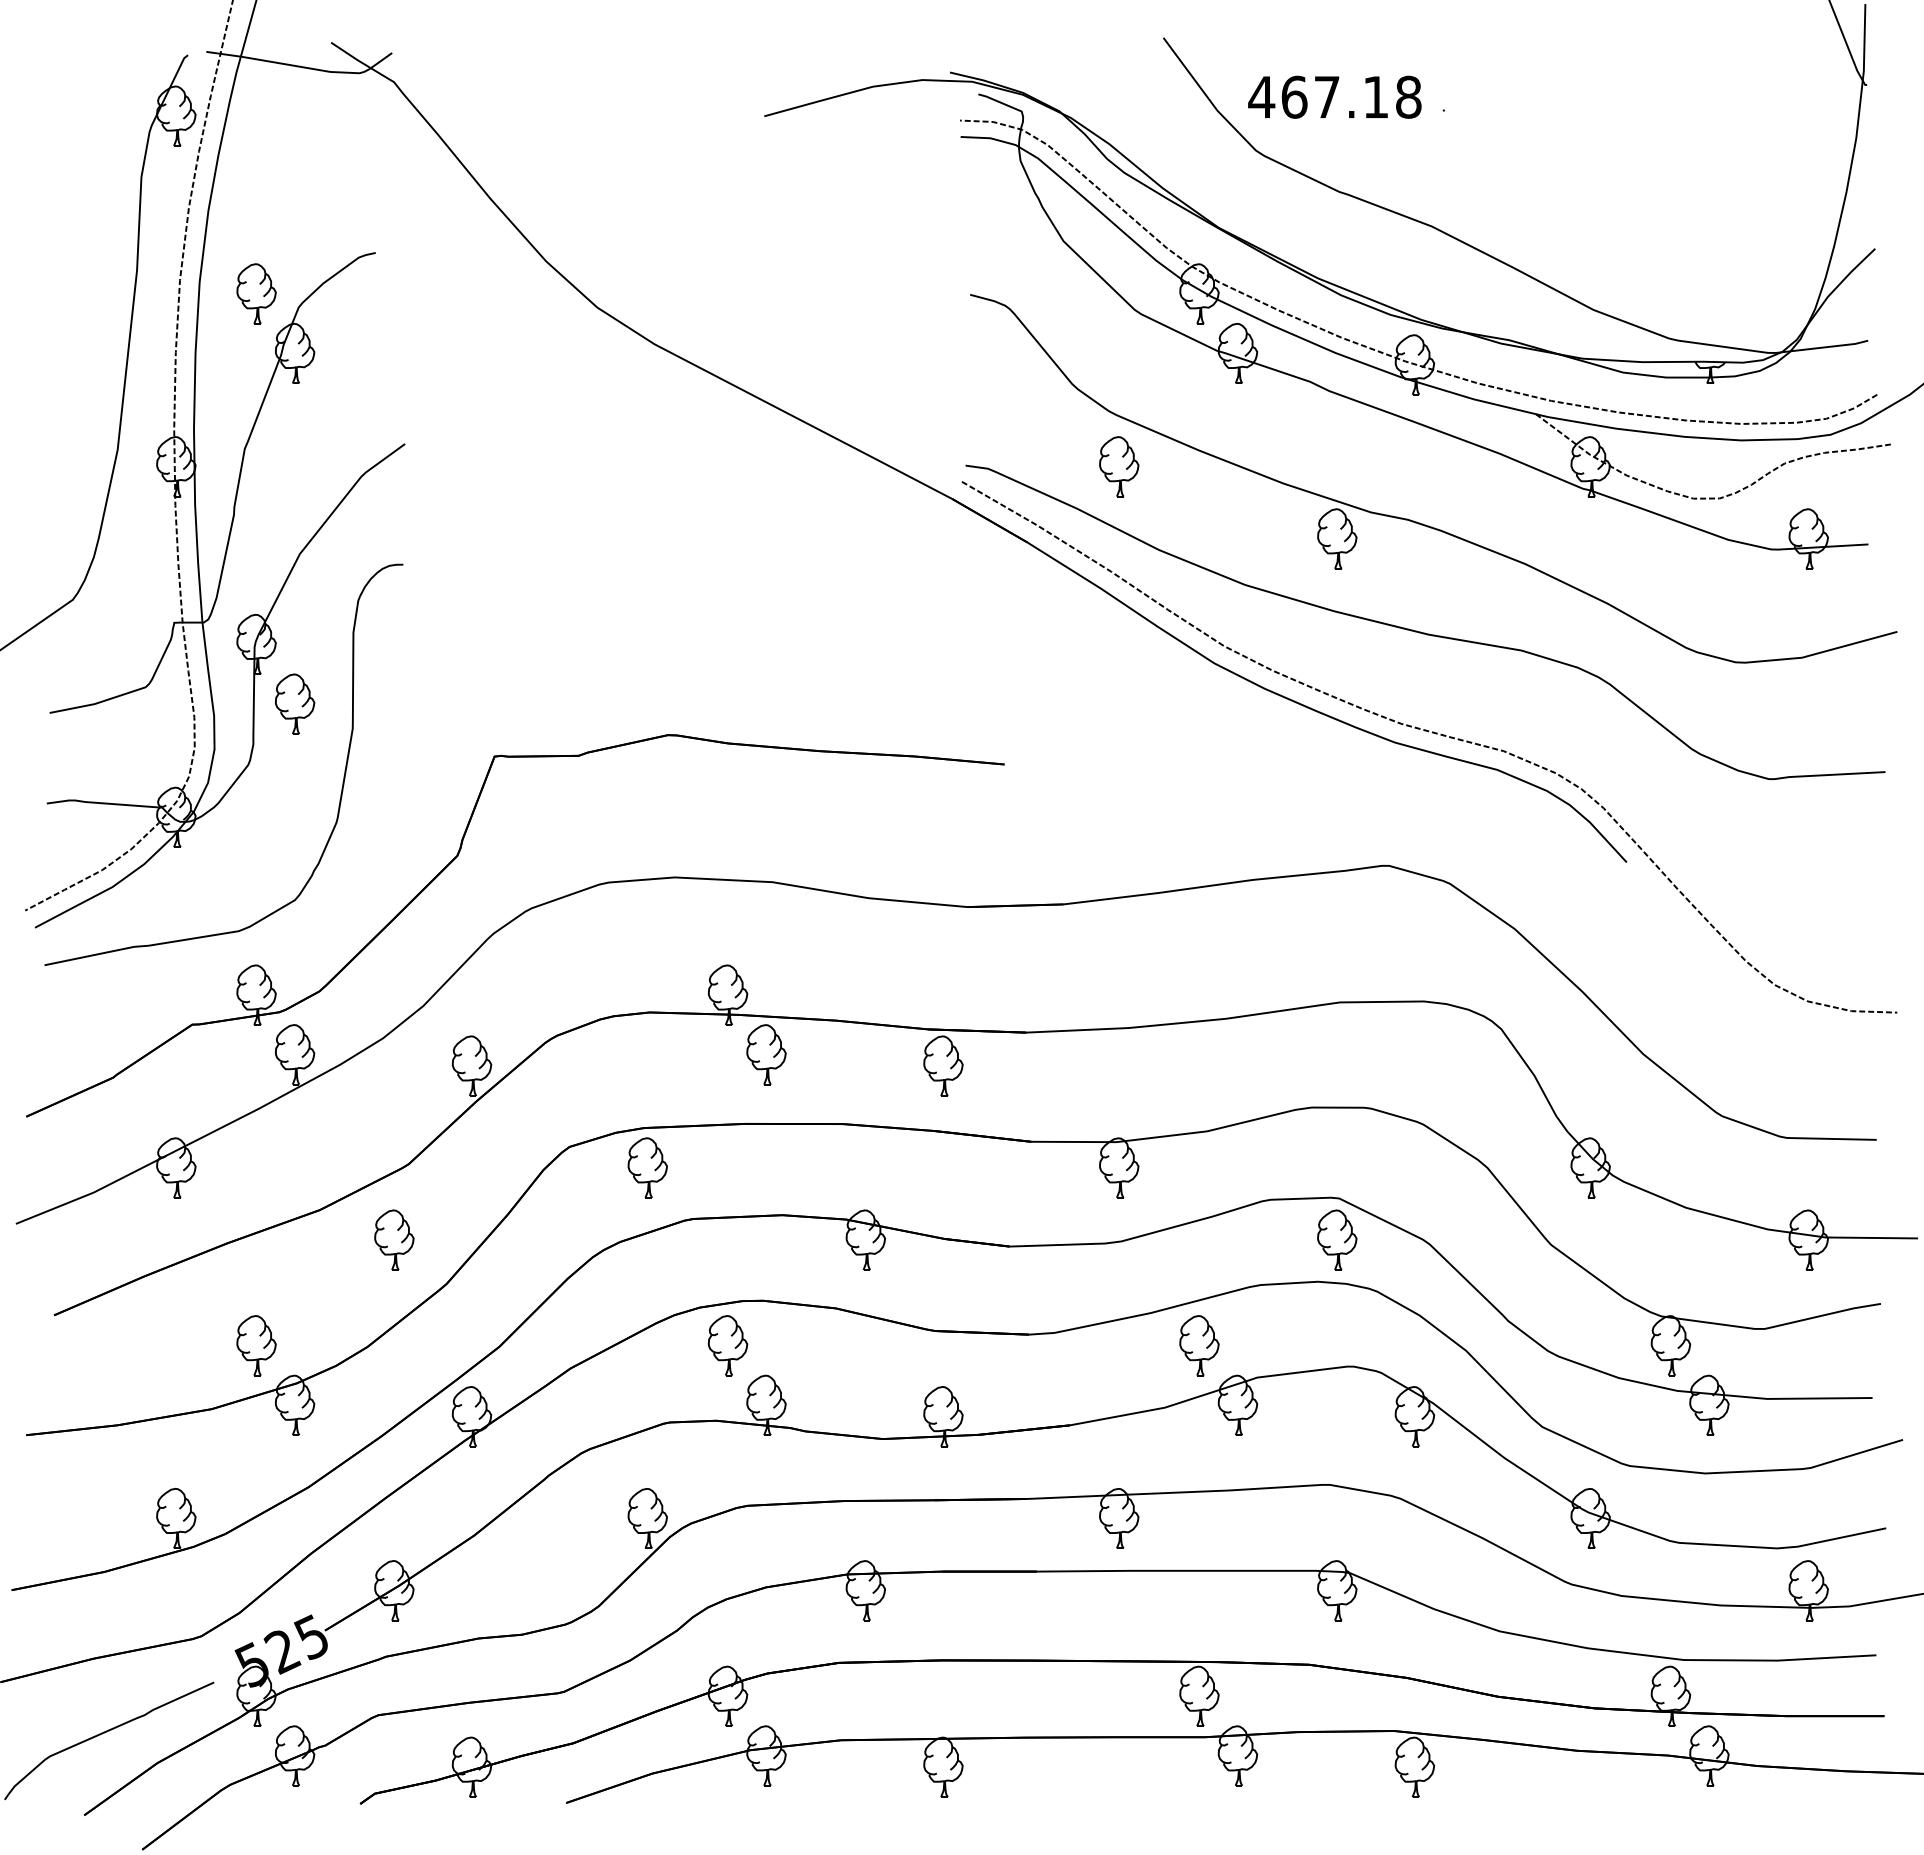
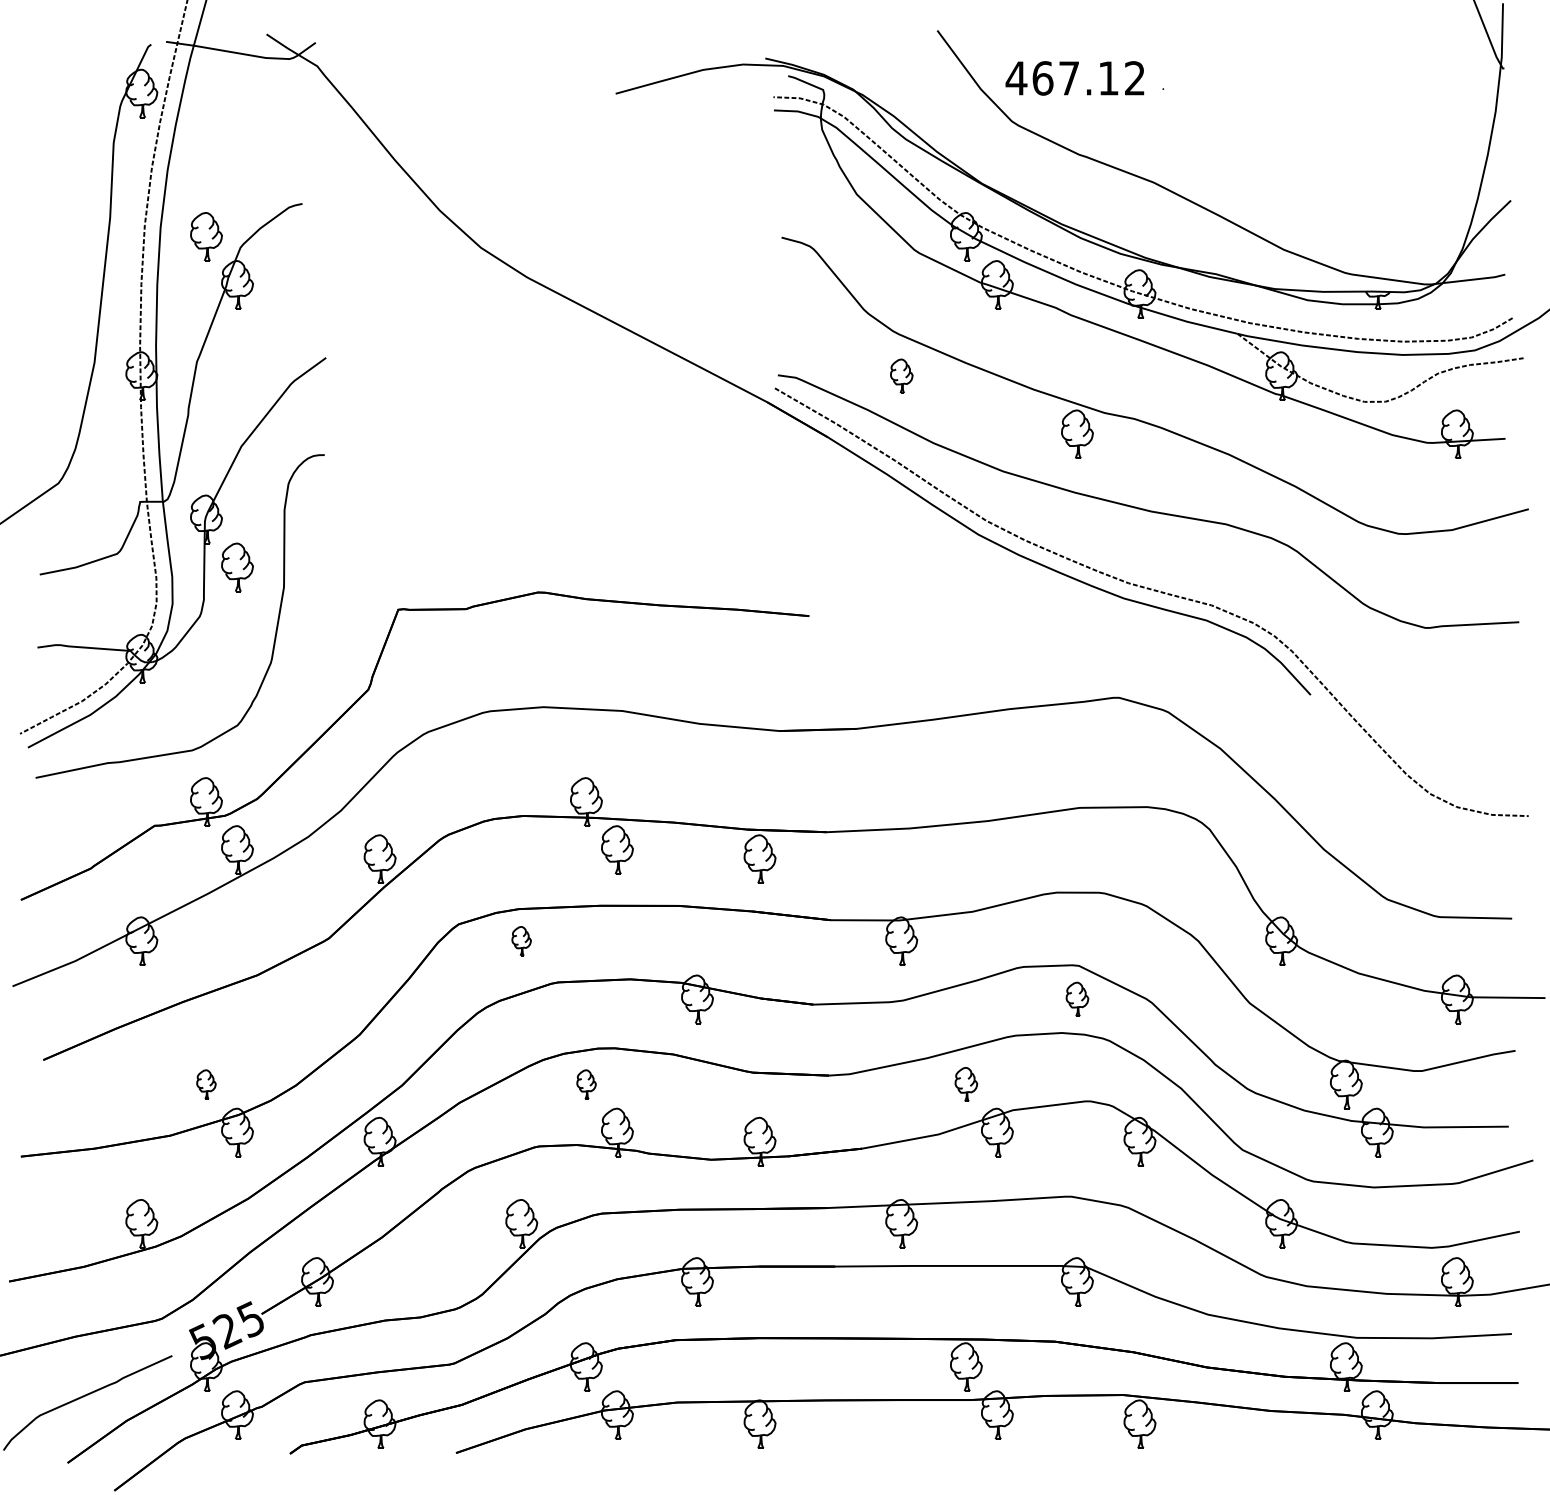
text: (1408, 96) -> (1134, 77), 467.18 -> 467.12
part: (1119, 466) -> (901, 375), size x0.7
part: (647, 1167) -> (521, 940), size x0.6
part: (394, 1239) -> (317, 998), removed
part: (1337, 1239) -> (1077, 998), size x0.7
part: (256, 1345) -> (206, 1084), size x0.6
part: (728, 1345) -> (586, 1084), size x0.6
part: (1199, 1345) -> (966, 1084), size x0.7

